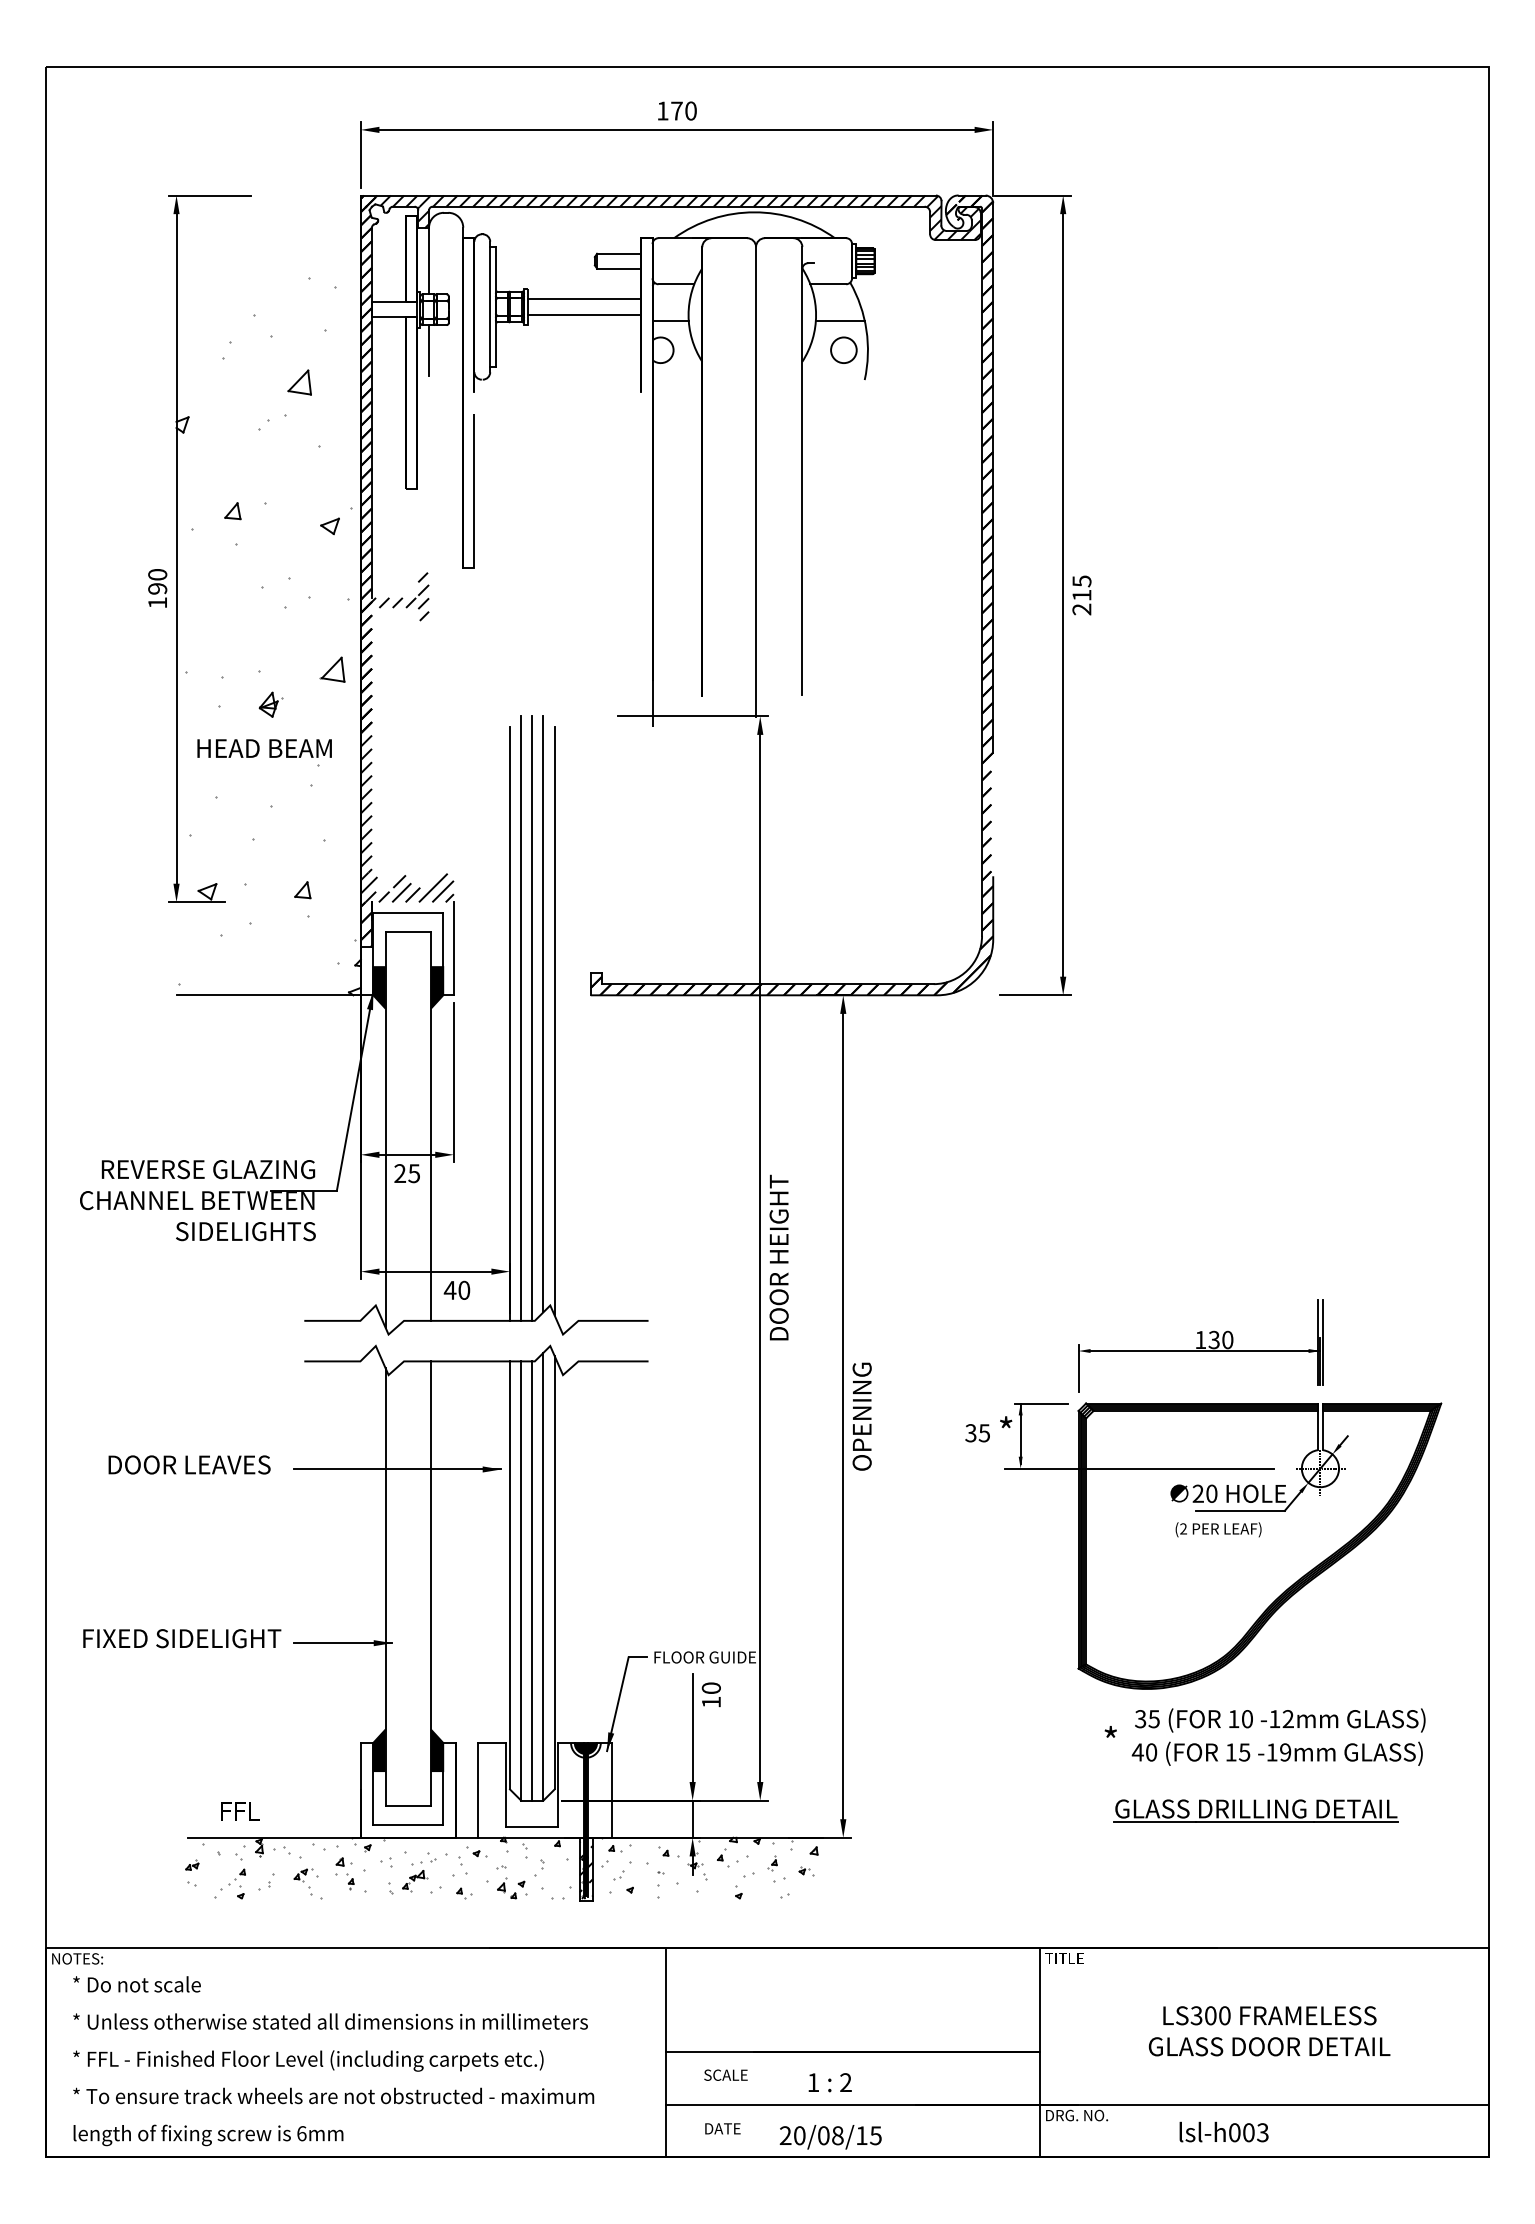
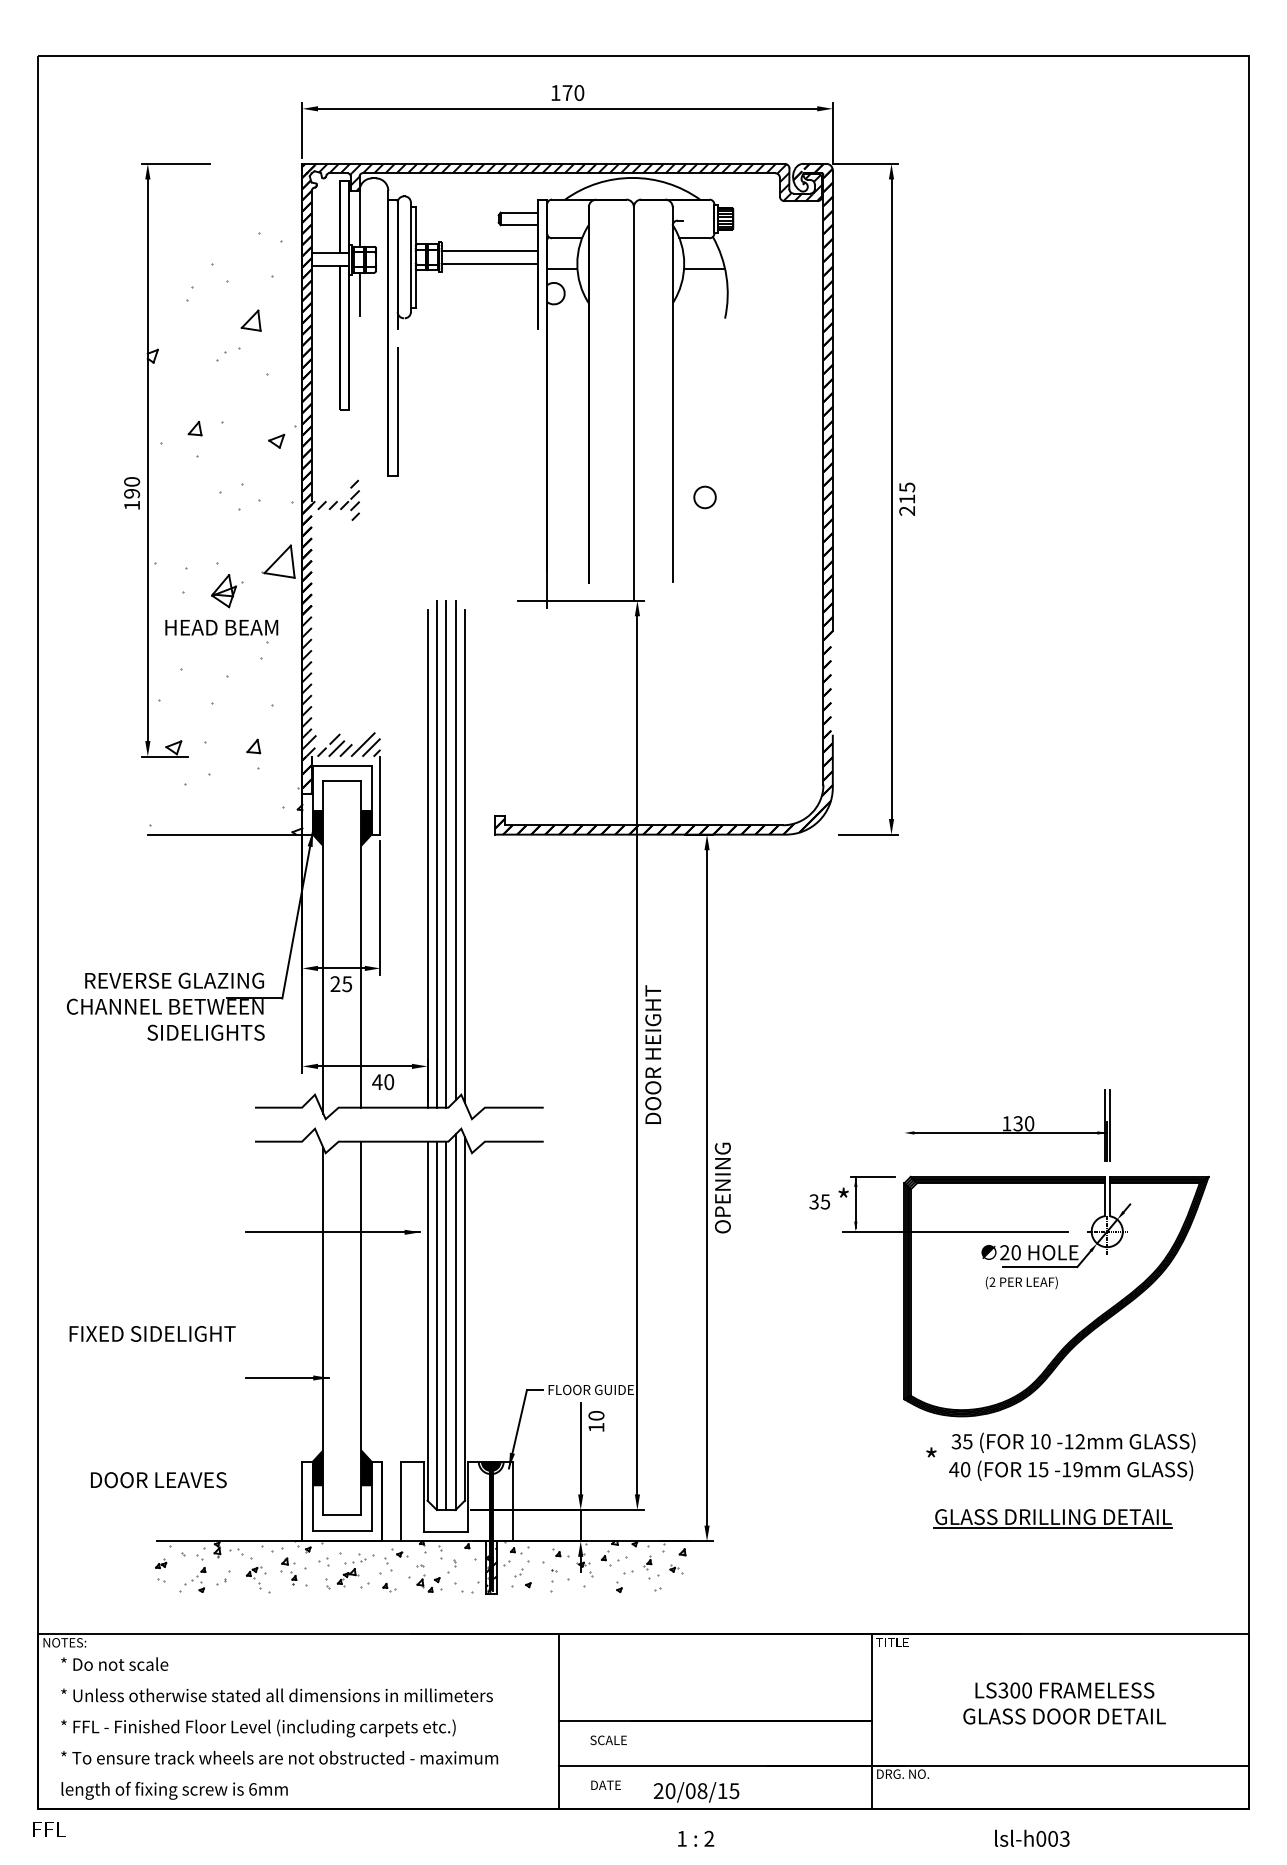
circle: (843, 349) -> (704, 496), moved
part: (332, 669) -> (278, 561), size x1.6
part: (270, 704) -> (226, 590), size x1.6
line: (1078, 1368) -> (904, 1147), removed
text: (189, 1464) -> (158, 1479), moved
text: (182, 1638) -> (152, 1333), moved
text: (240, 1811) -> (49, 1829), moved
text: (829, 2082) -> (695, 1838), moved
text: (1223, 2131) -> (1031, 1837), moved

